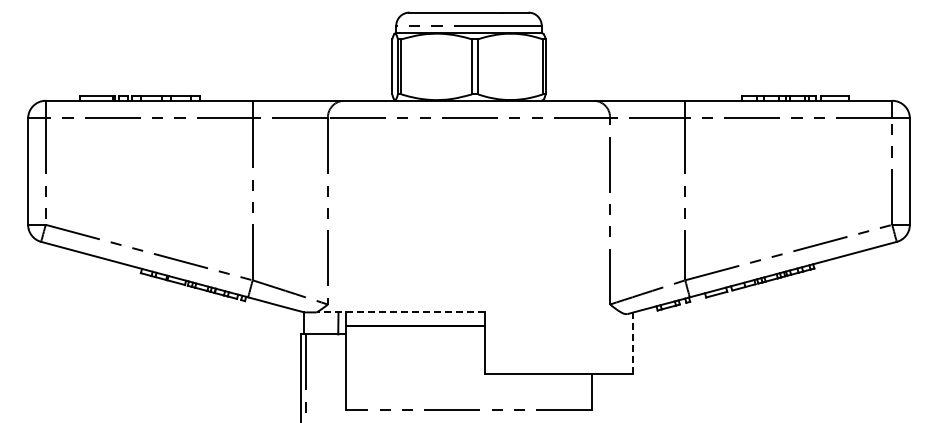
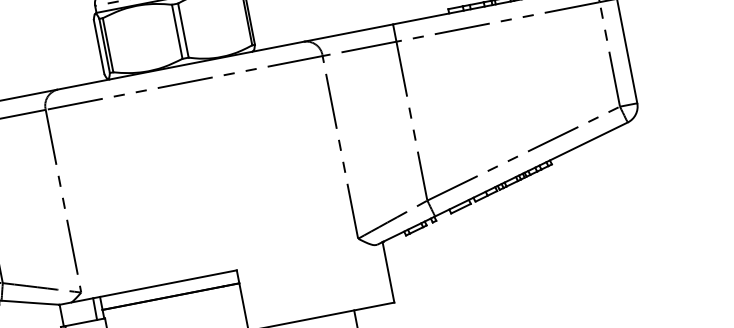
line: (400, 312) -> (154, 286), dashed -> solid
line: (633, 343) -> (388, 272), dashed -> solid

